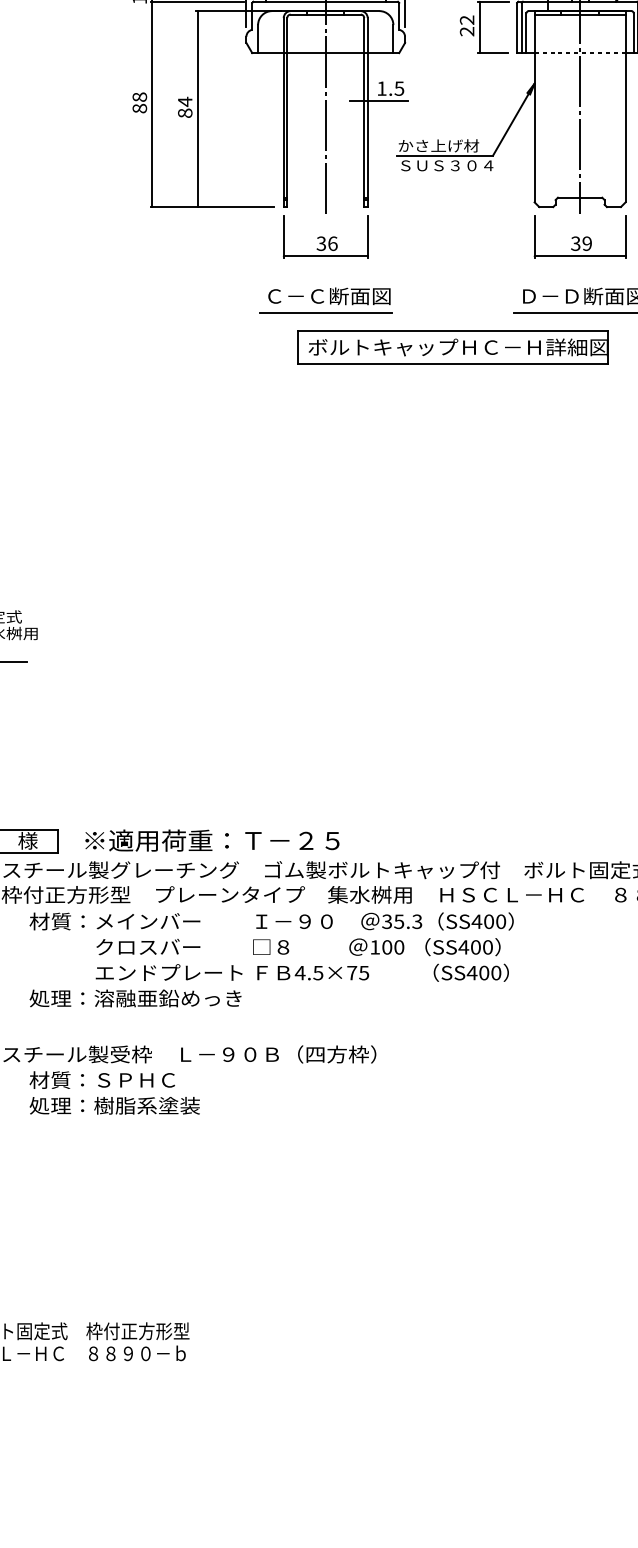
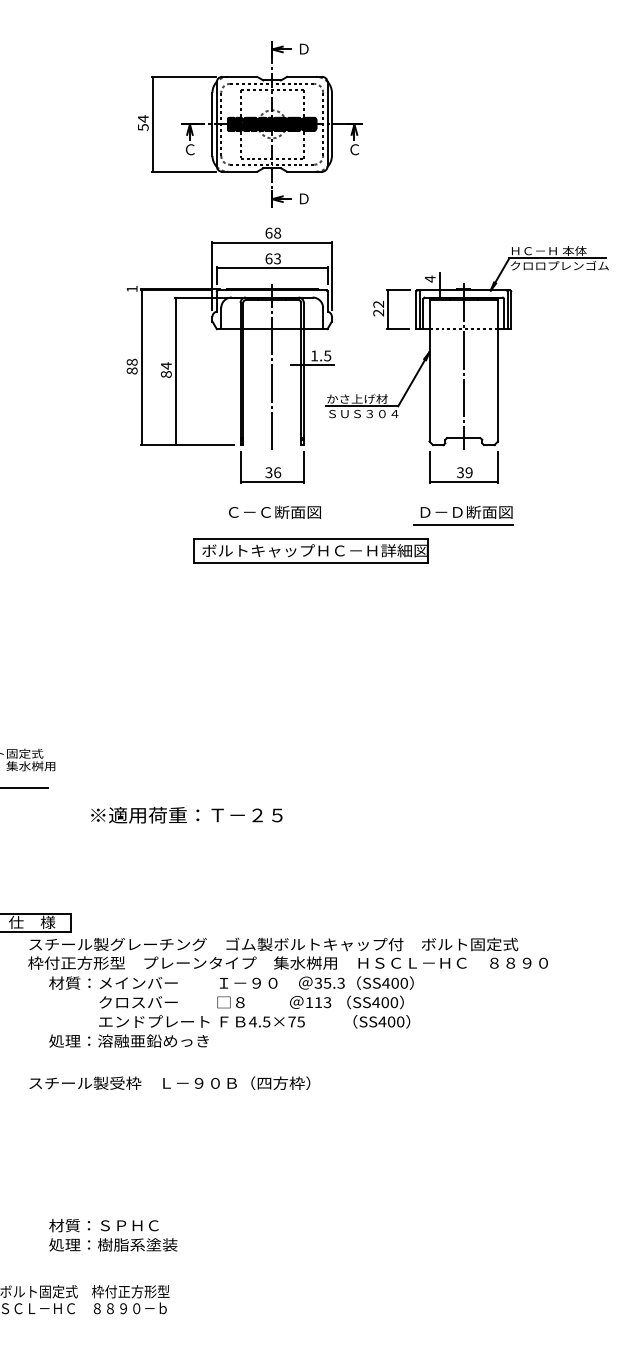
line: (324, 313) -> (271, 525), removed
part: (452, 347) -> (310, 550), moved
text: (211, 839) -> (186, 814), moved
text: (392, 947) -> (322, 1002), 100 -> 113
text: (115, 1093) -> (113, 1235), moved

